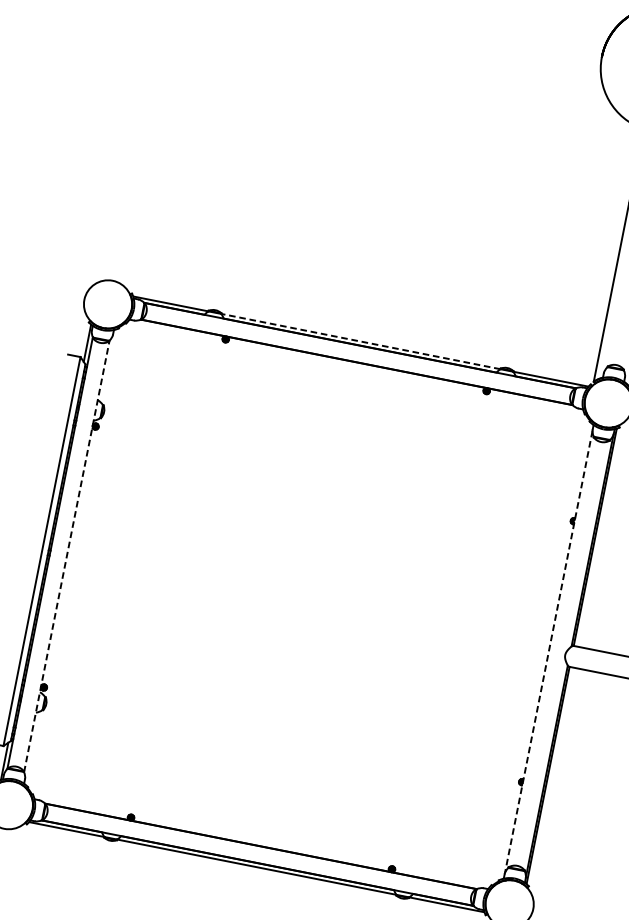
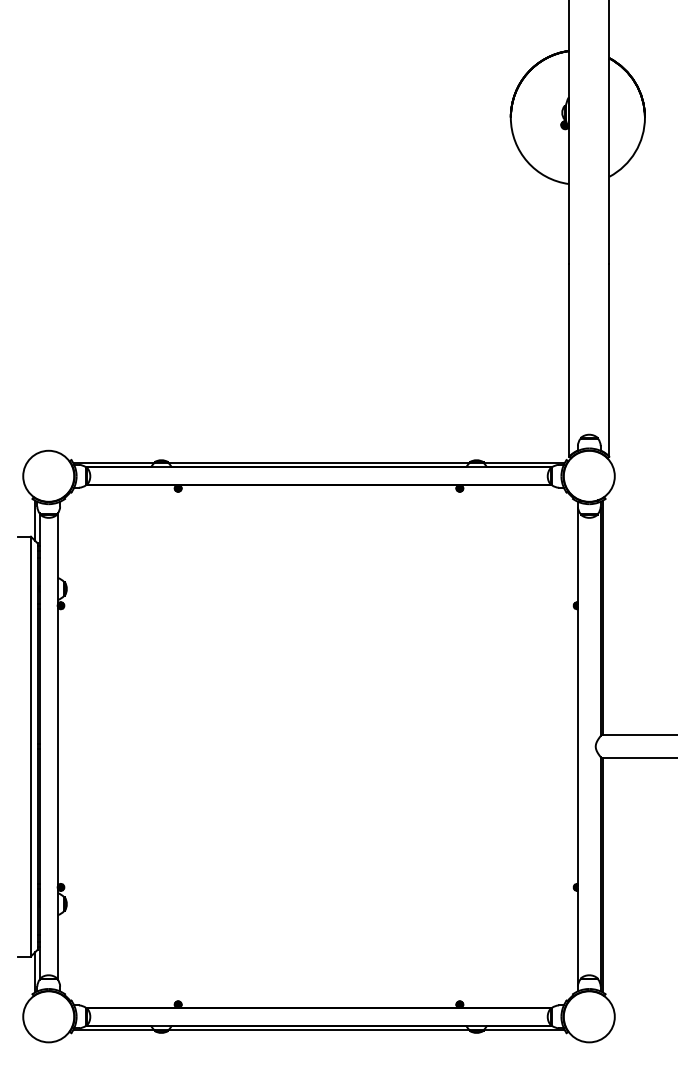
line: (361, 341) -> (319, 462), dashed -> solid
line: (66, 556) -> (57, 746), dashed -> solid
line: (549, 651) -> (578, 746), dashed -> solid

